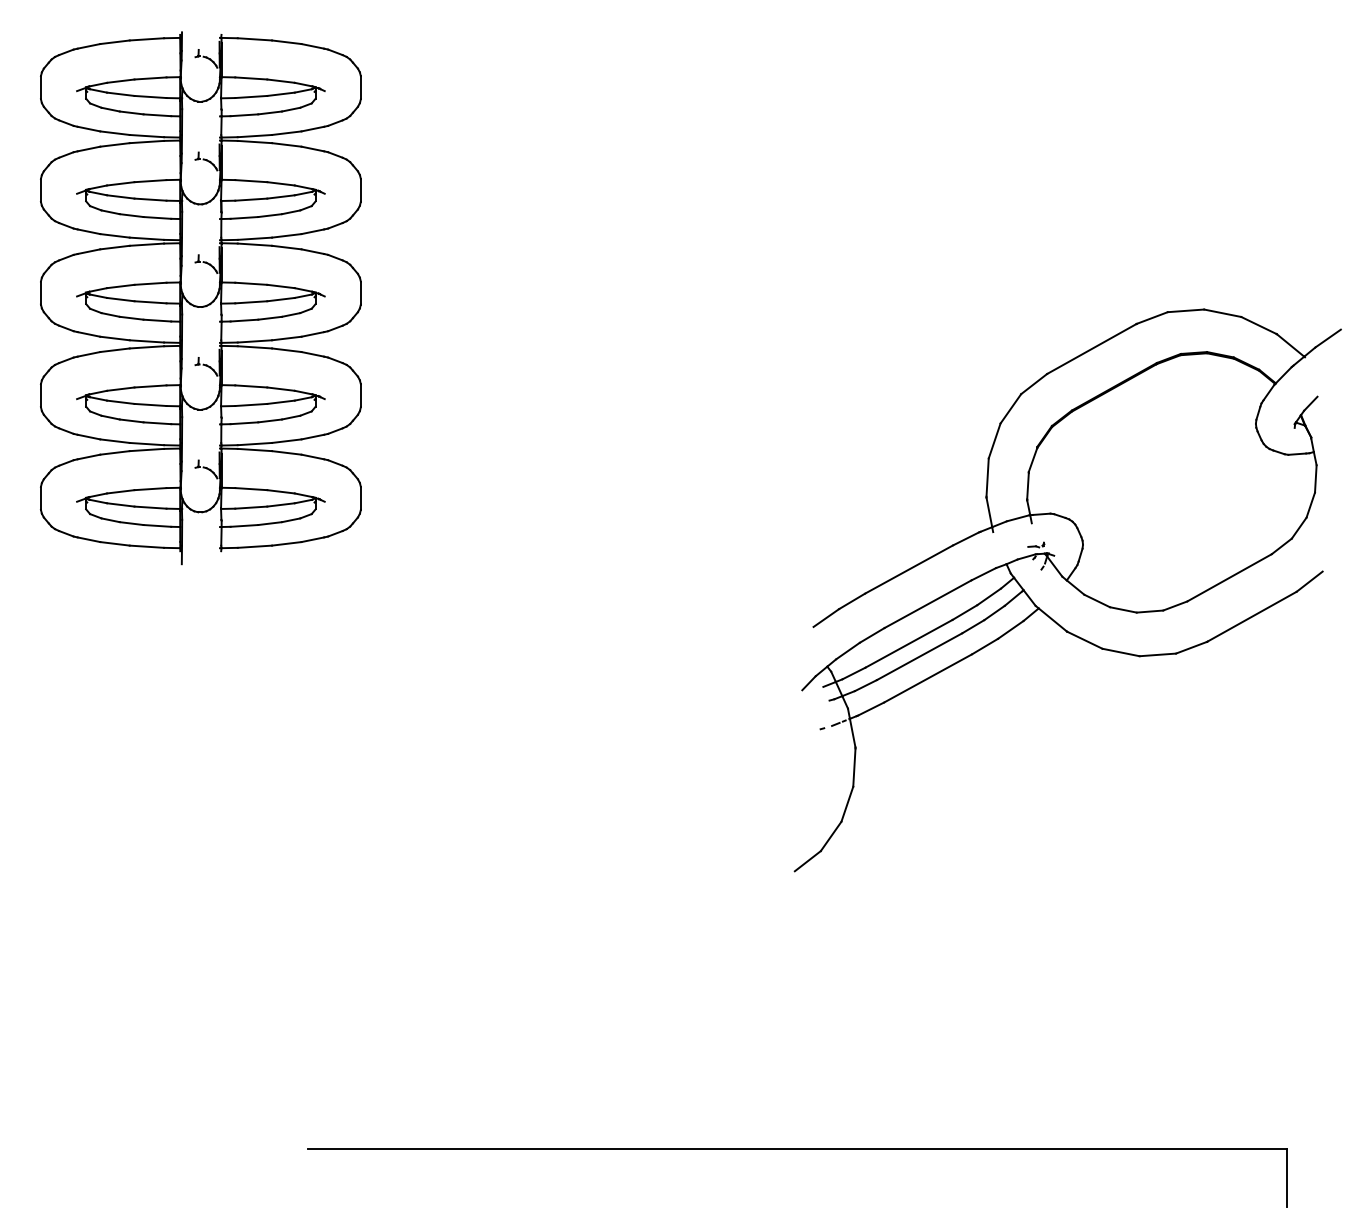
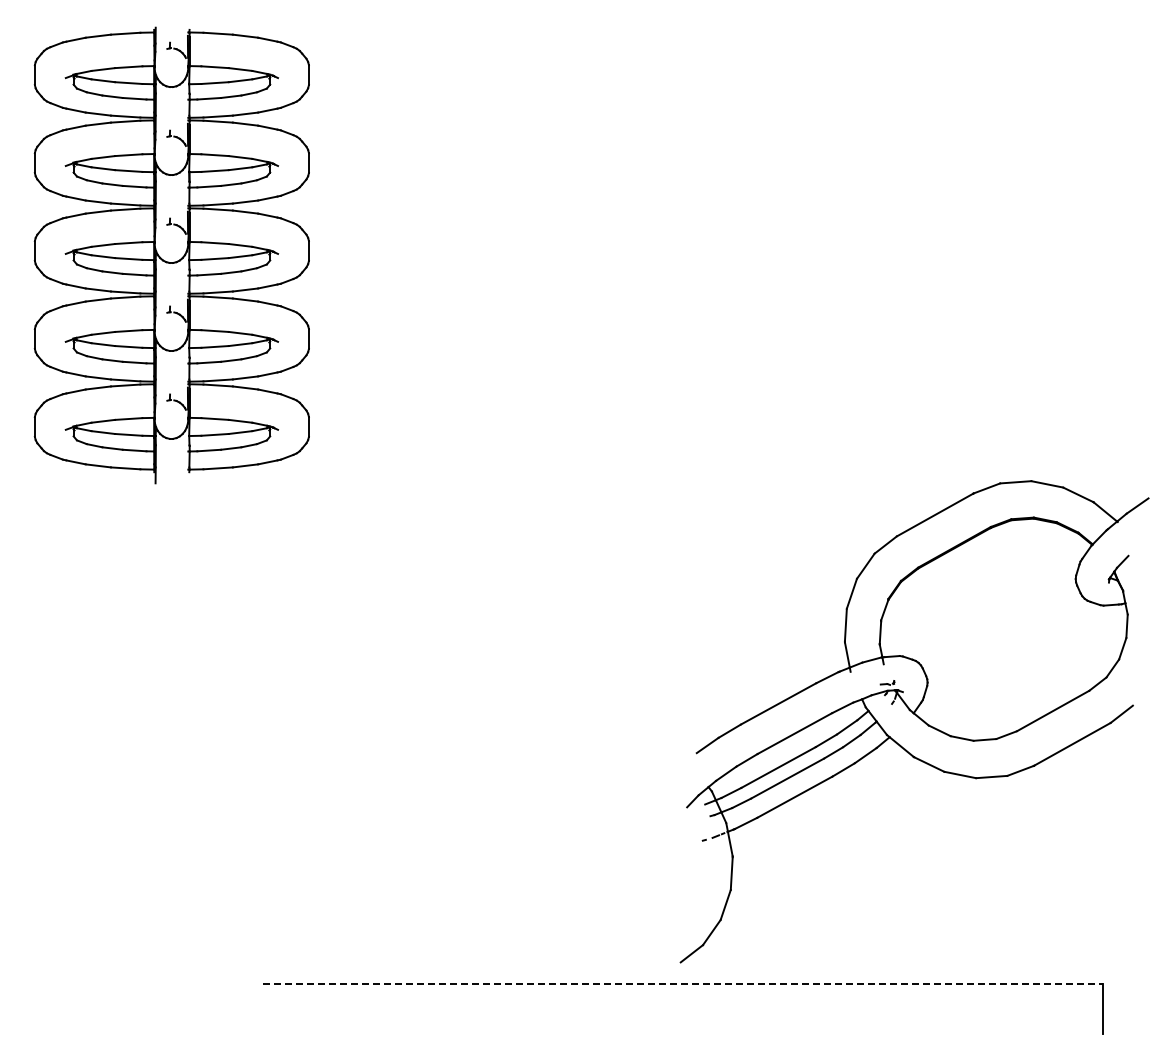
part: (1067, 590) -> (914, 721), moved
line: (796, 1148) -> (682, 983), solid -> dashed

